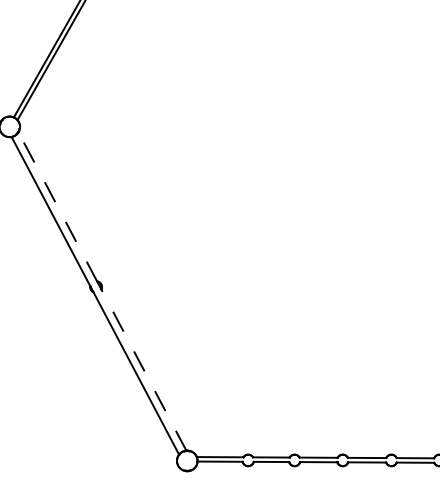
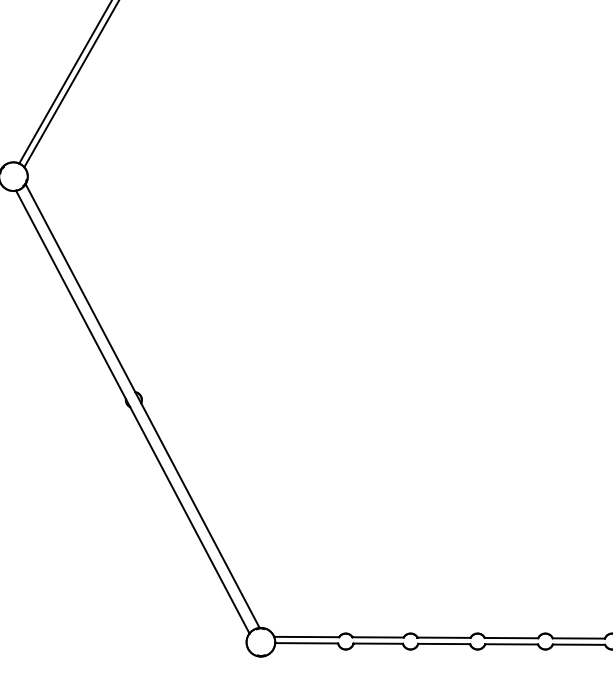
line: (57, 206) -> (80, 287), dashed -> solid
line: (143, 369) -> (199, 514), dashed -> solid

